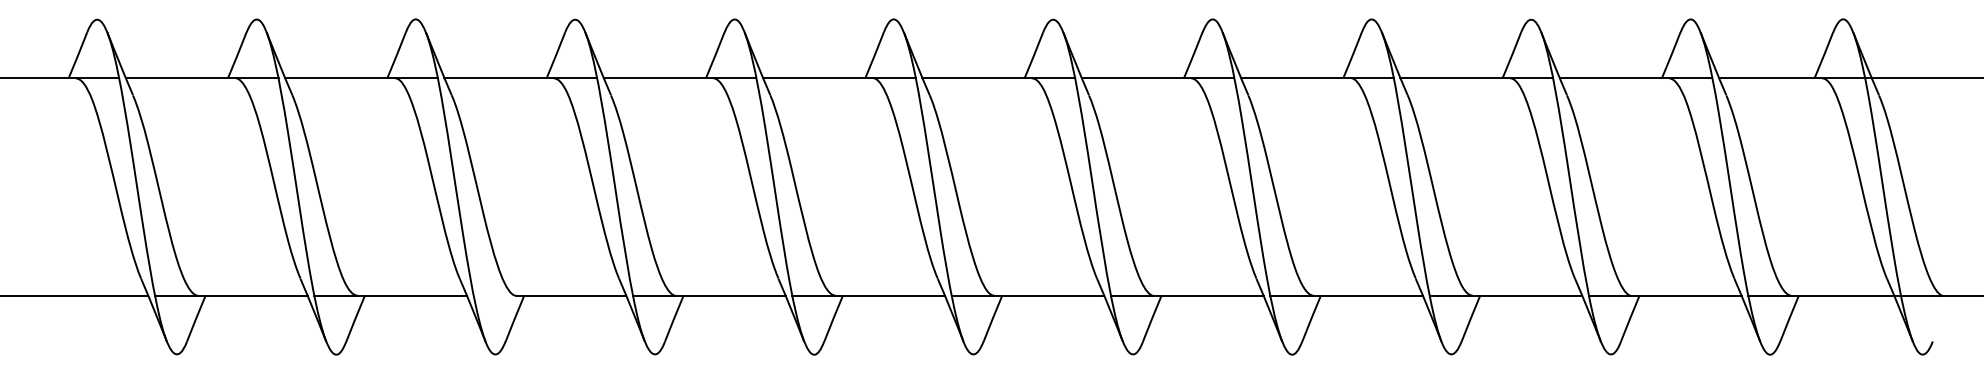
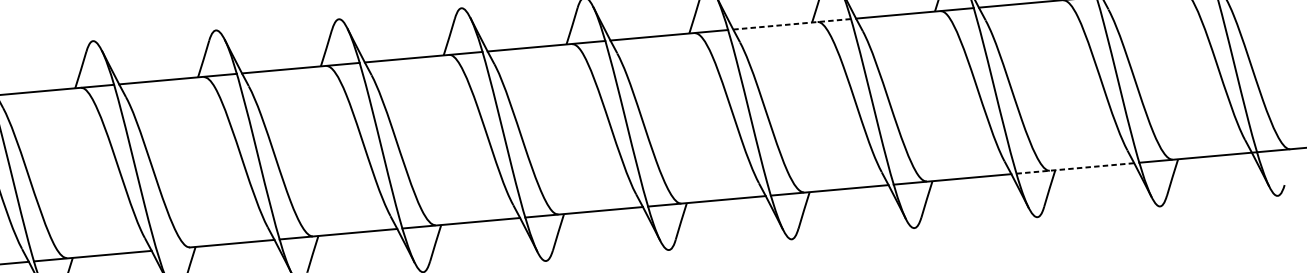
line: (1317, 78) -> (792, 24), solid -> dashed
line: (1665, 296) -> (1075, 168), solid -> dashed

